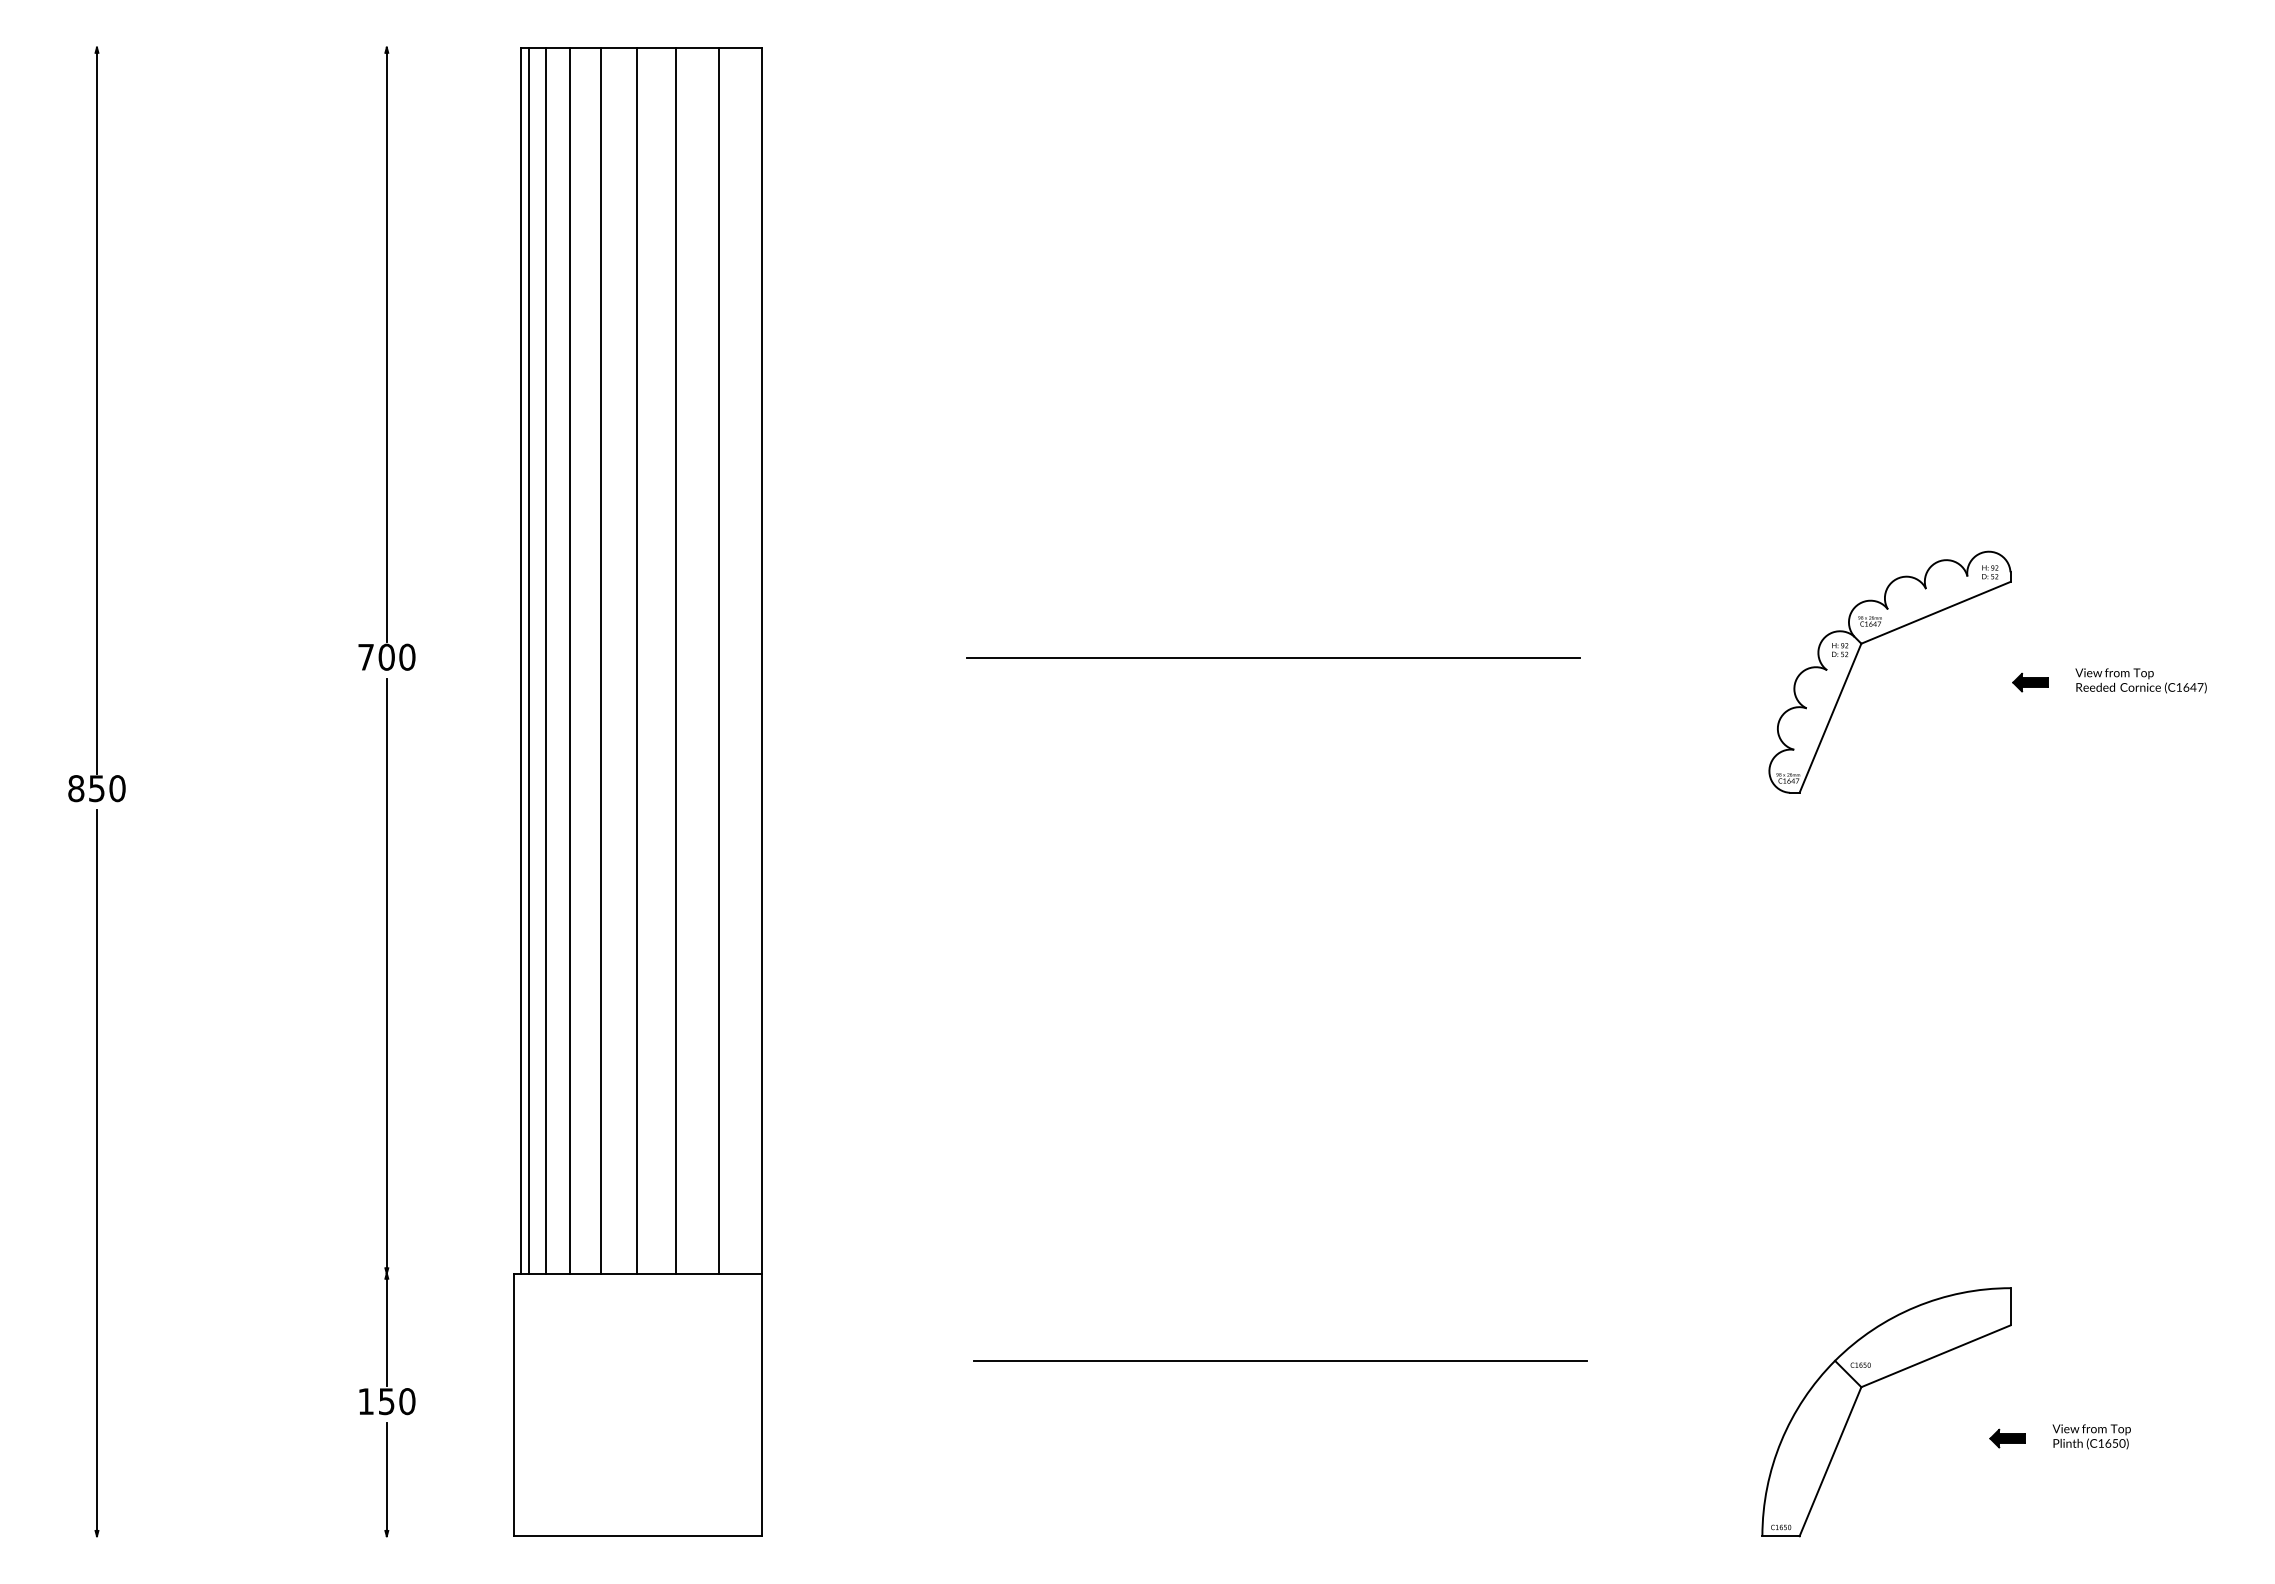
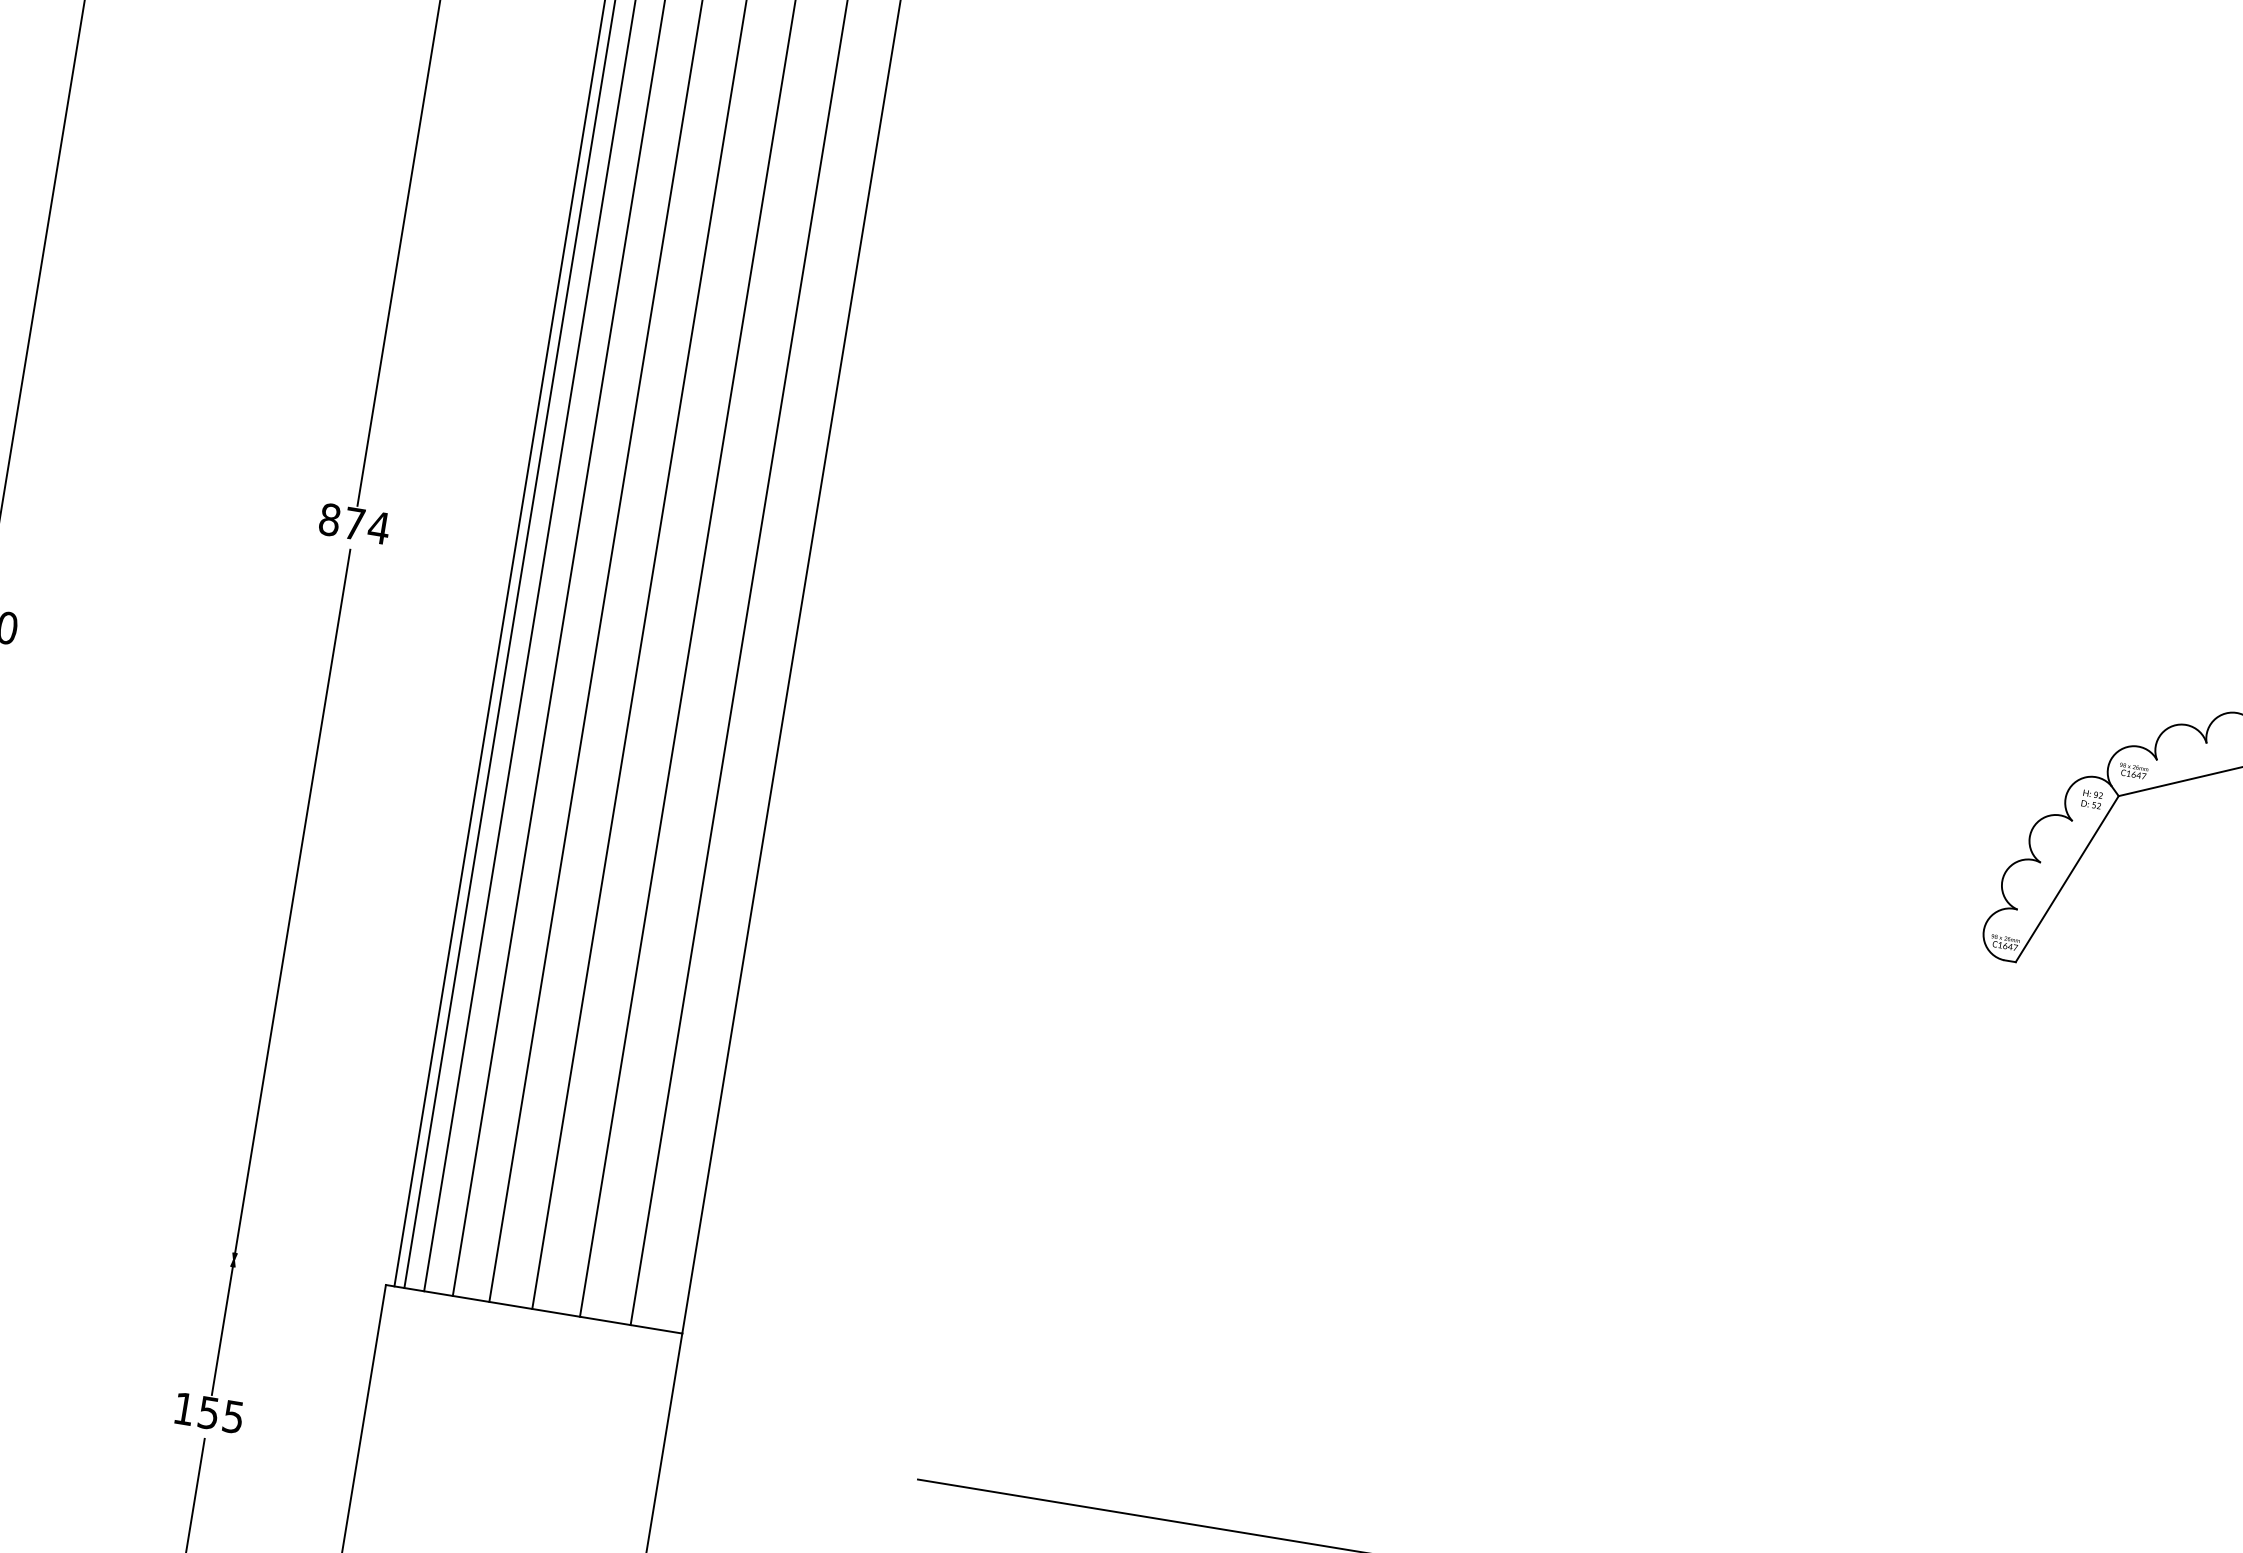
text: (386, 656) -> (354, 522), 700 -> 874
line: (1272, 657) -> (1412, 697), removed
text: (407, 1401) -> (233, 1416), 150 -> 155

